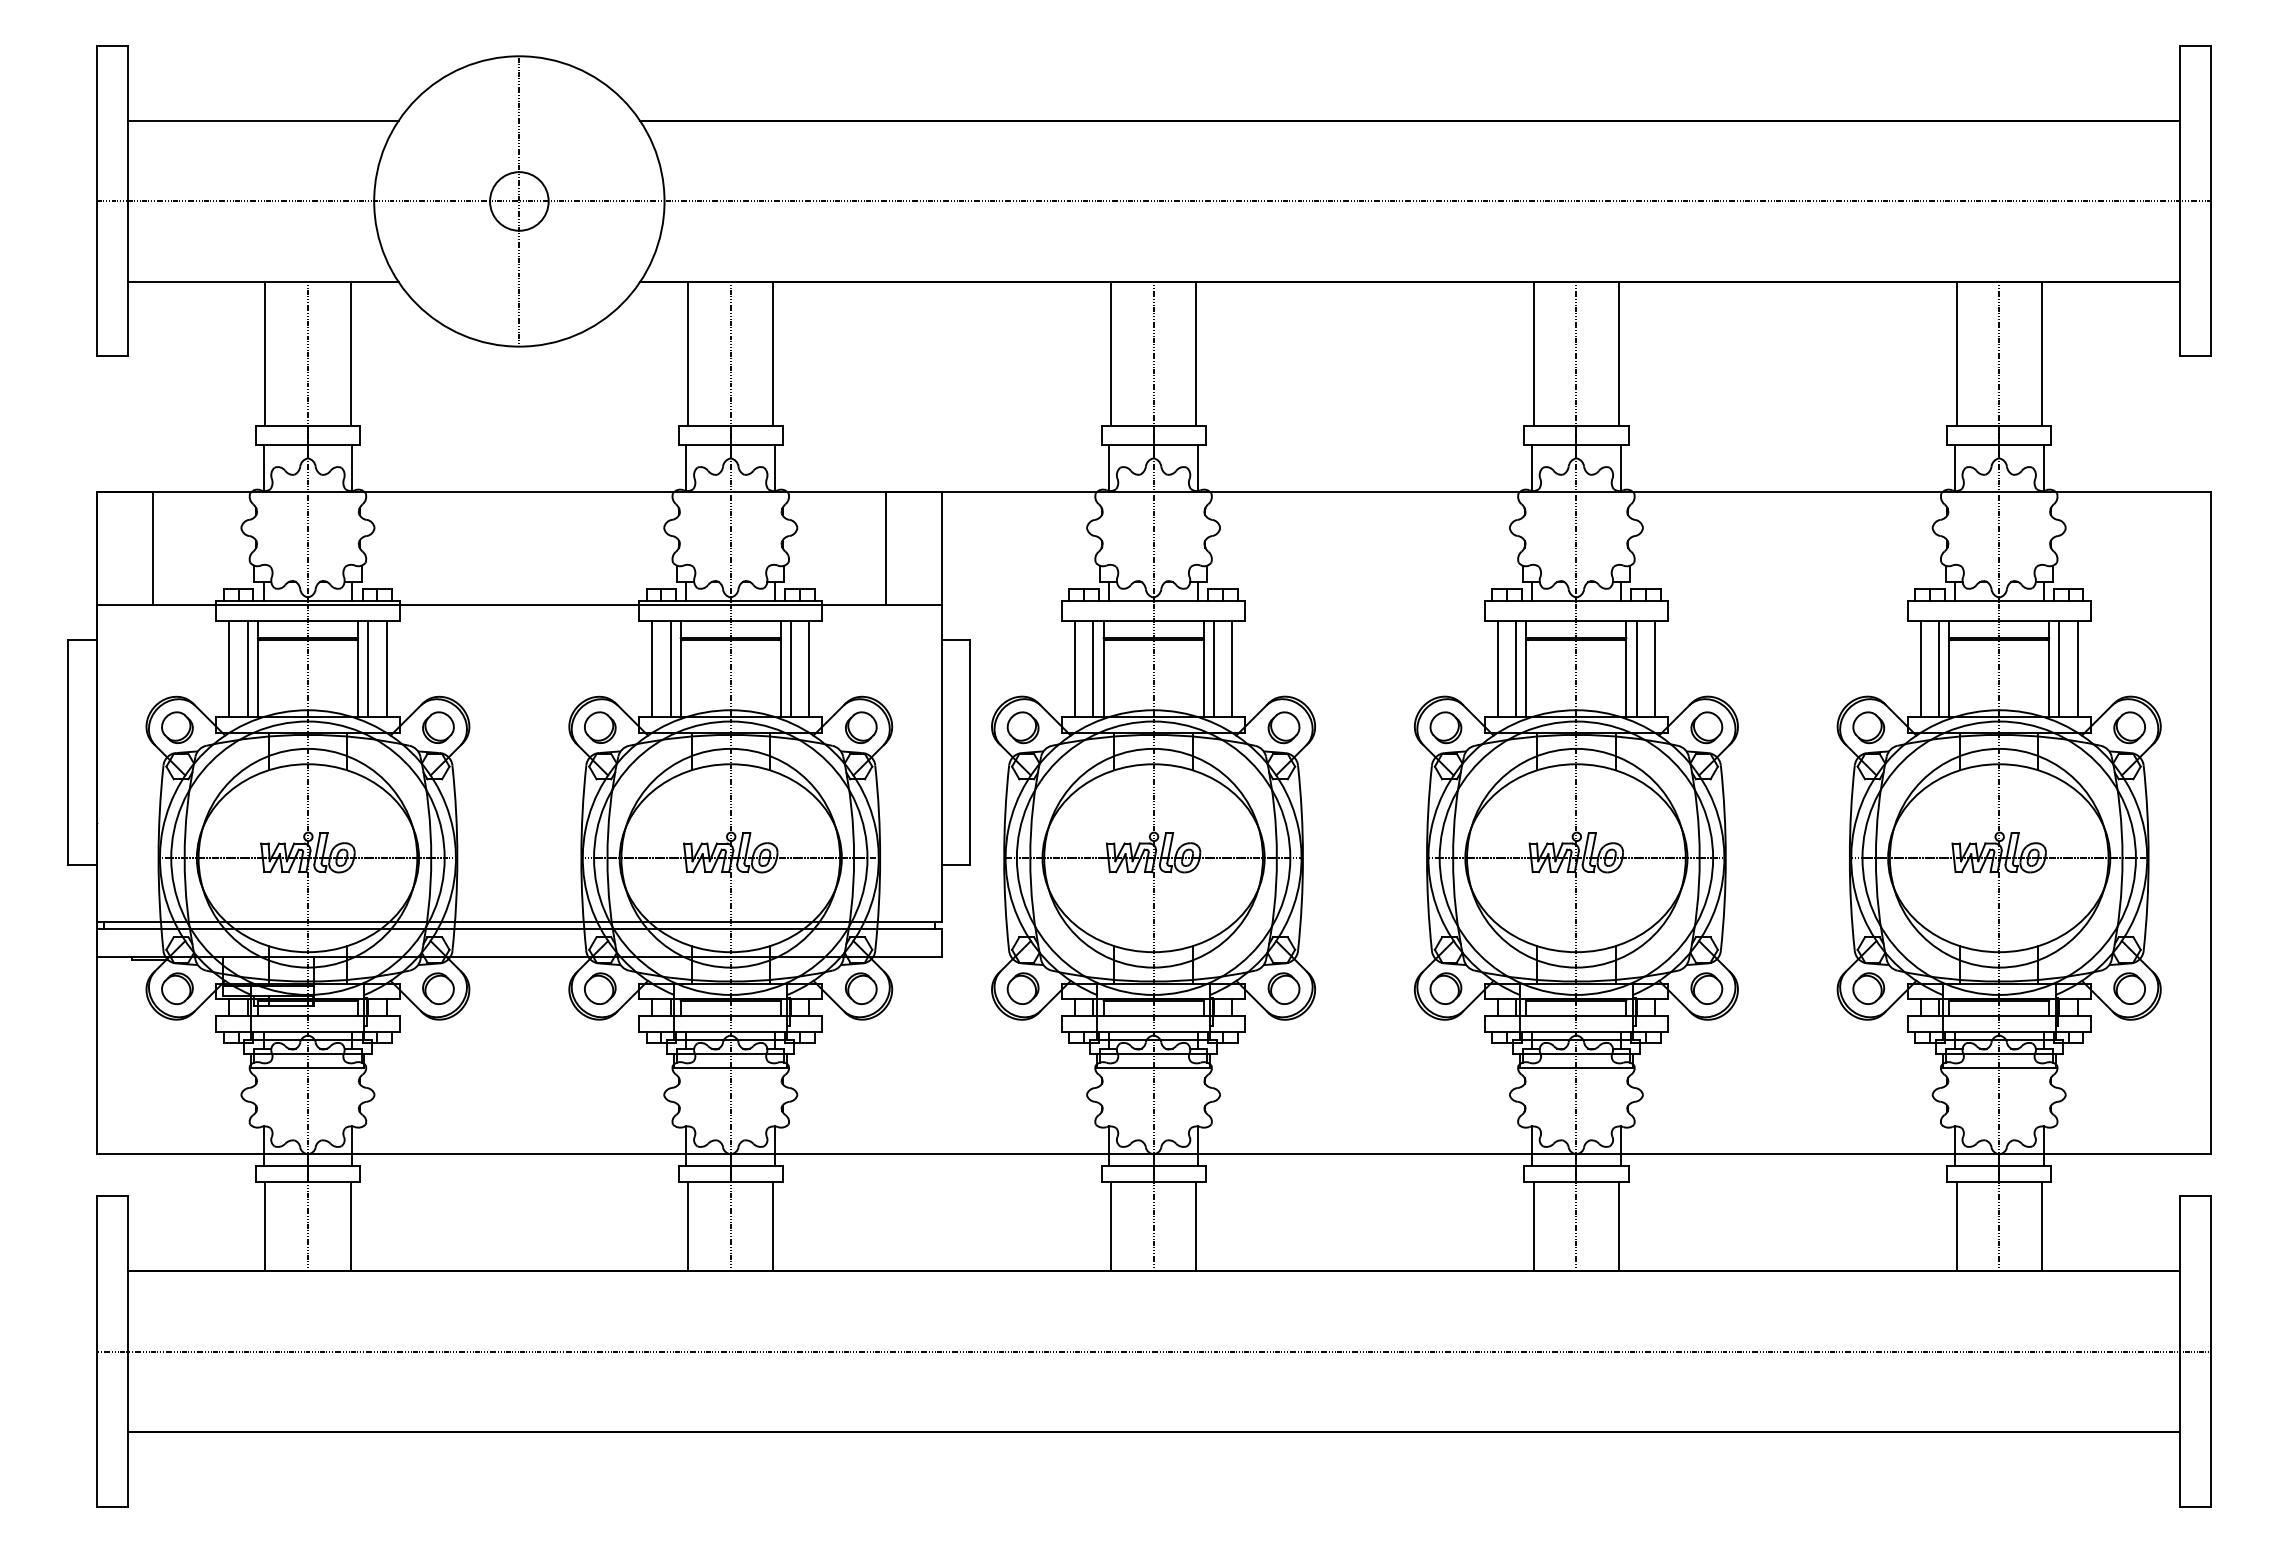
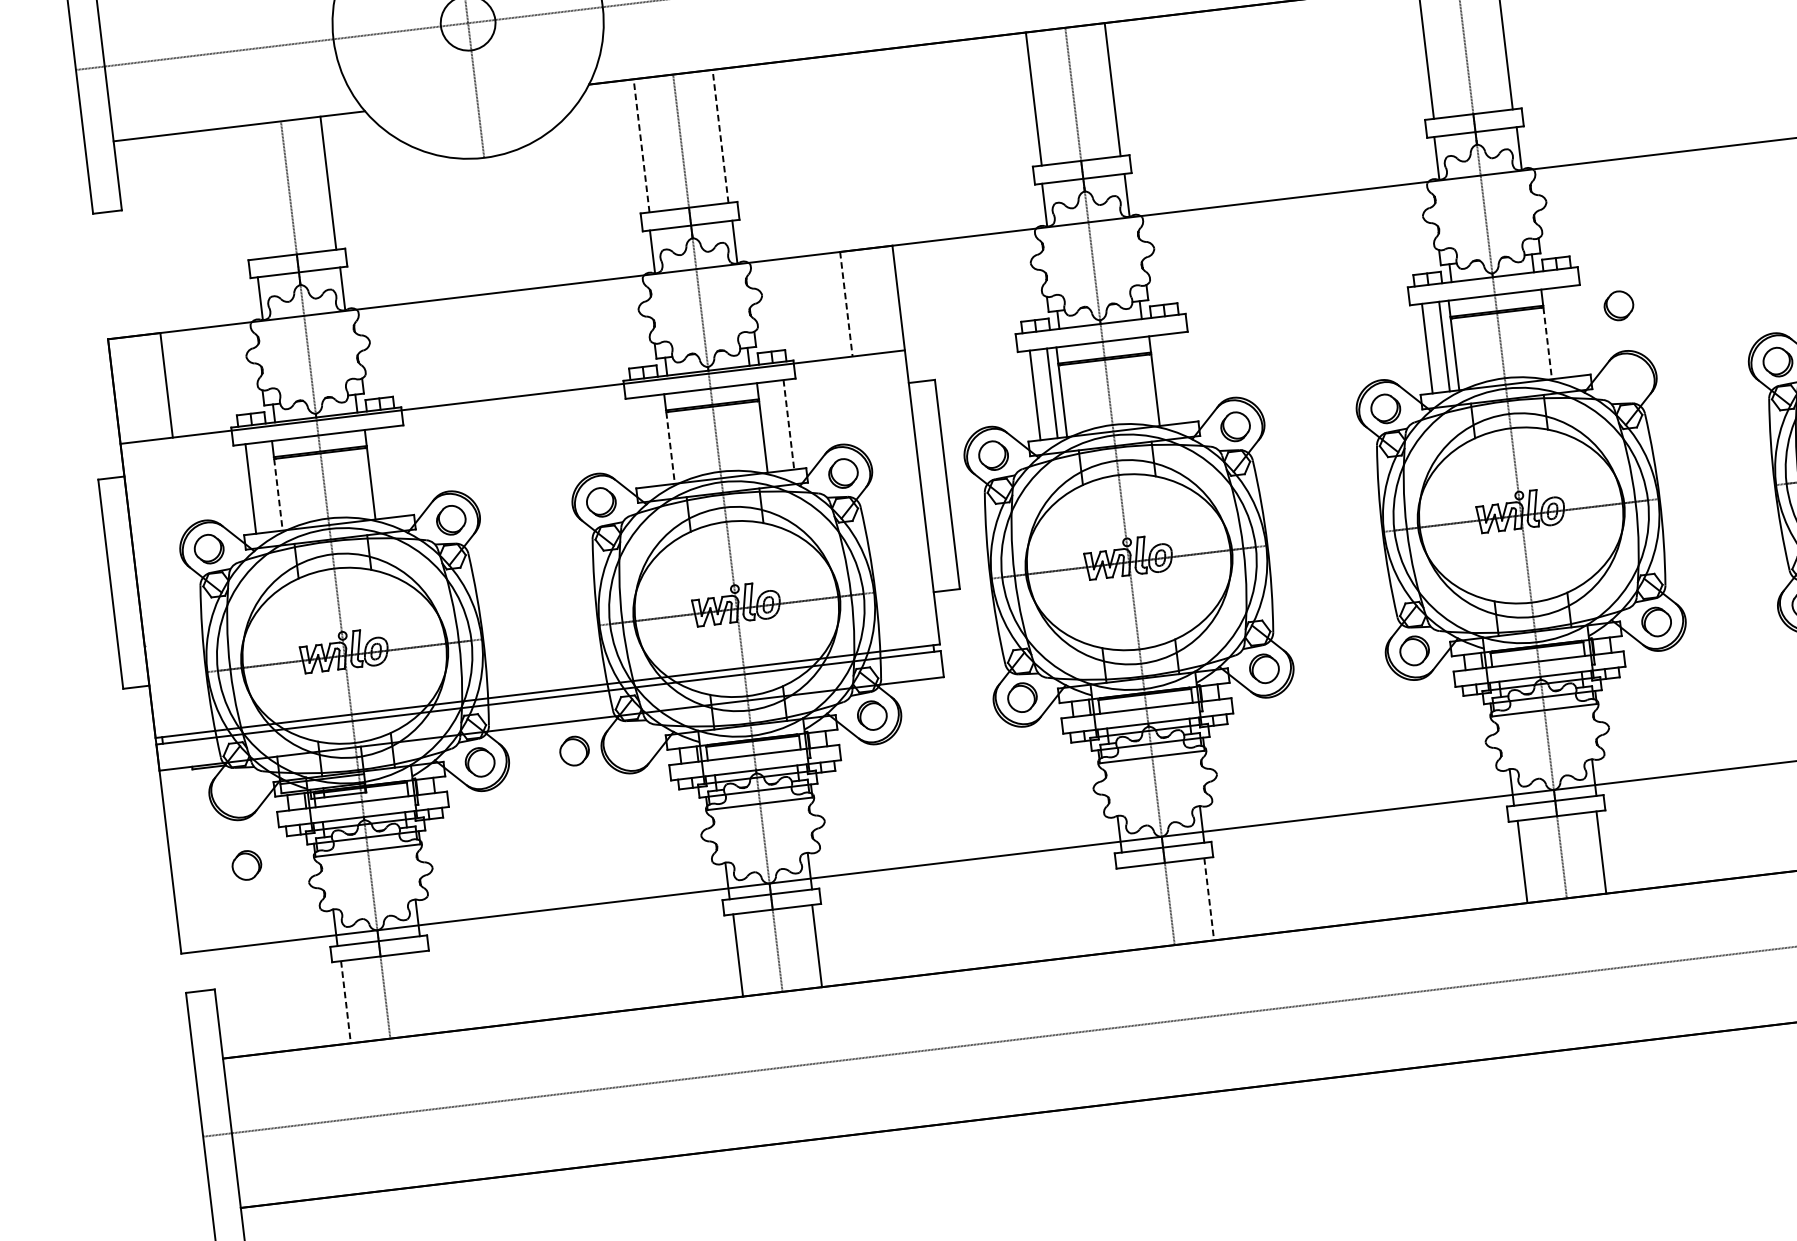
line: (265, 353) -> (249, 192), removed
line: (688, 353) -> (641, 145), solid -> dashed
line: (773, 353) -> (720, 136), solid -> dashed
line: (885, 548) -> (846, 304), solid -> dashed
line: (247, 668) -> (267, 486), removed
line: (368, 668) -> (379, 473), removed
line: (386, 668) -> (396, 471), removed
line: (652, 668) -> (643, 441), removed
line: (670, 668) -> (659, 439), removed
line: (790, 668) -> (771, 426), removed
line: (1213, 668) -> (1163, 379), removed
line: (1232, 668) -> (1181, 377), removed
line: (1636, 668) -> (1555, 332), removed
line: (1655, 668) -> (1573, 330), removed
line: (809, 669) -> (789, 425), solid -> dashed
line: (257, 678) -> (278, 494), solid -> dashed
line: (680, 678) -> (670, 447), solid -> dashed
line: (1626, 678) -> (1547, 343), solid -> dashed
part: (1706, 727) -> (1618, 305), moved
part: (177, 988) -> (246, 865), moved
part: (600, 988) -> (574, 750), moved
line: (350, 1226) -> (424, 992), removed
line: (1111, 1226) -> (1130, 908), removed
line: (265, 1227) -> (346, 1002), solid -> dashed
line: (1196, 1227) -> (1209, 900), solid -> dashed

